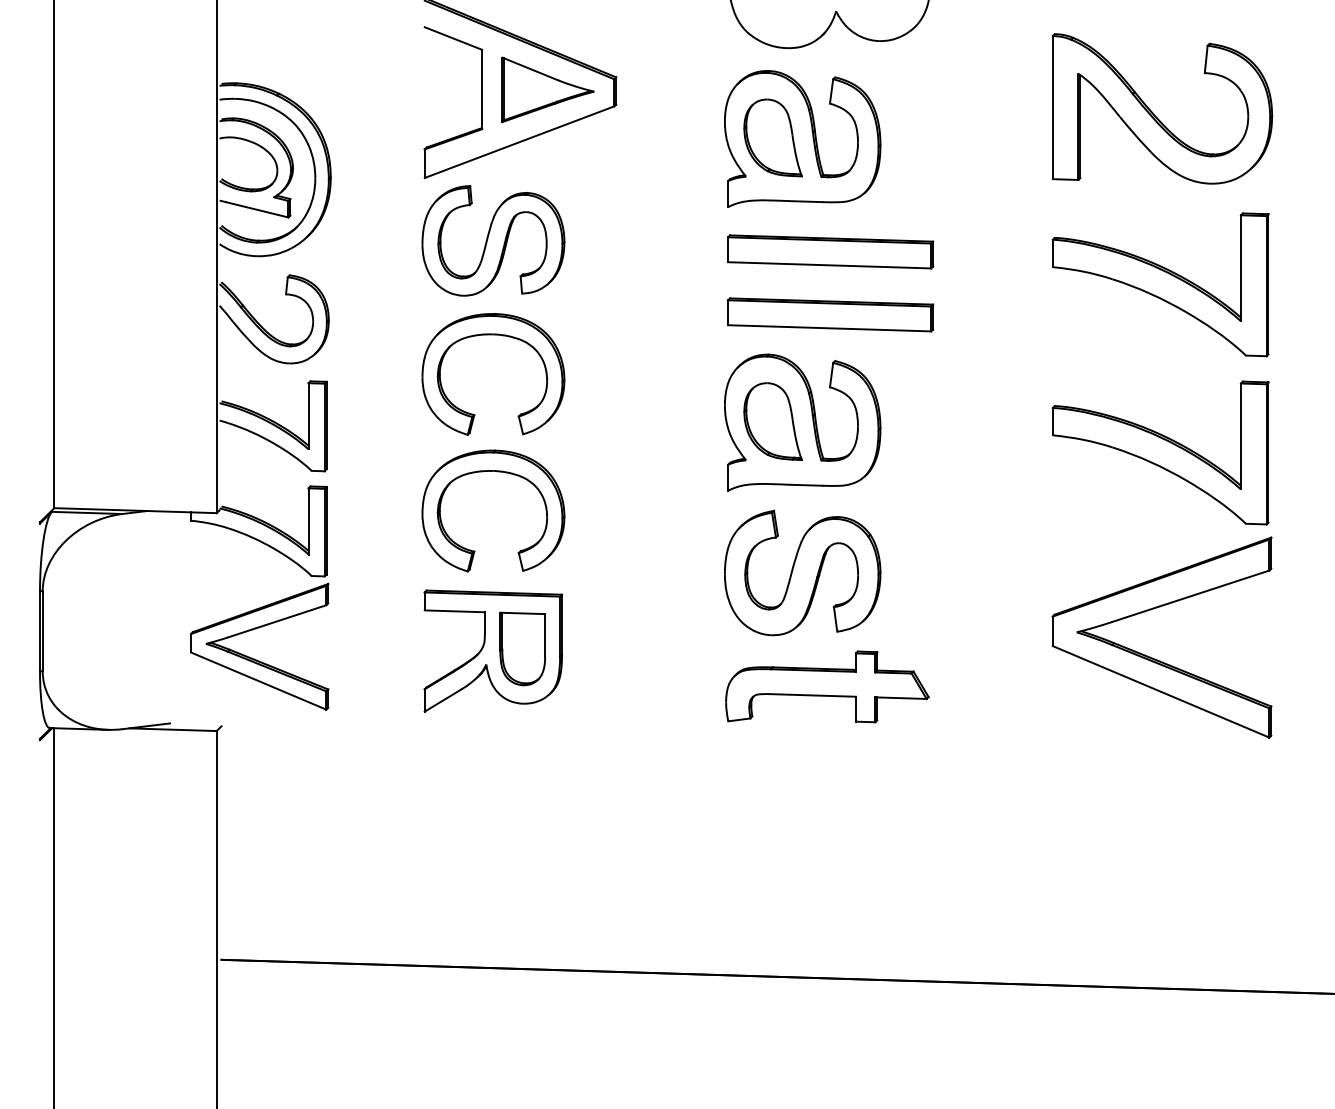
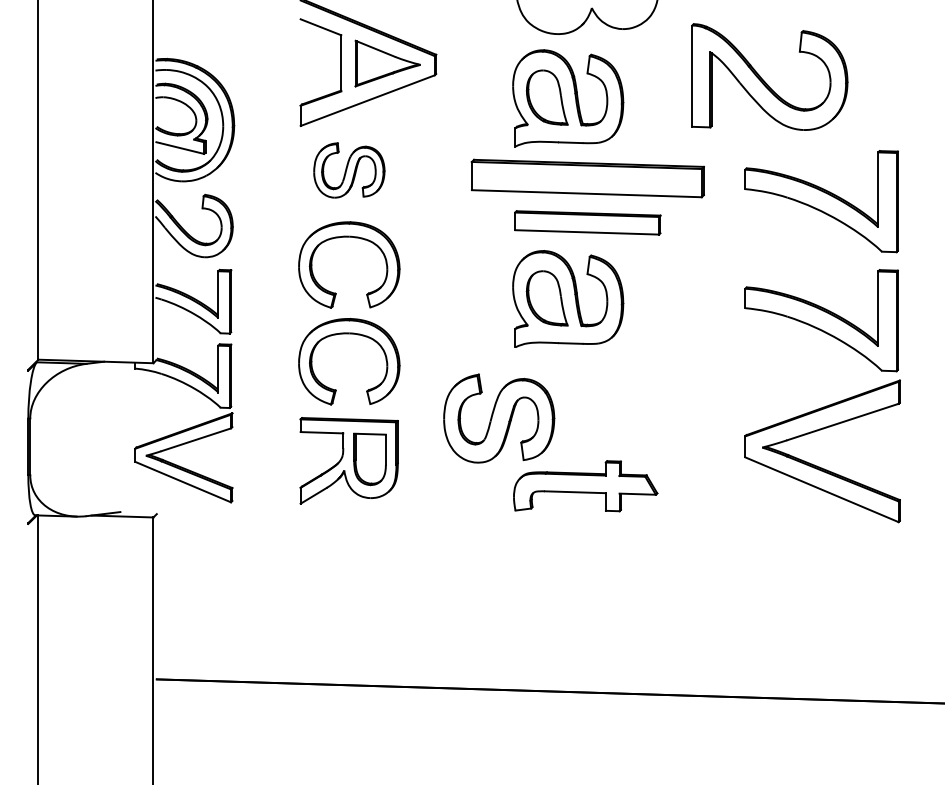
part: (1154, 113) -> (764, 80), moved
part: (493, 240) -> (349, 170), size x0.7
part: (829, 250) -> (587, 177), size x1.6
part: (803, 572) -> (499, 418), moved

